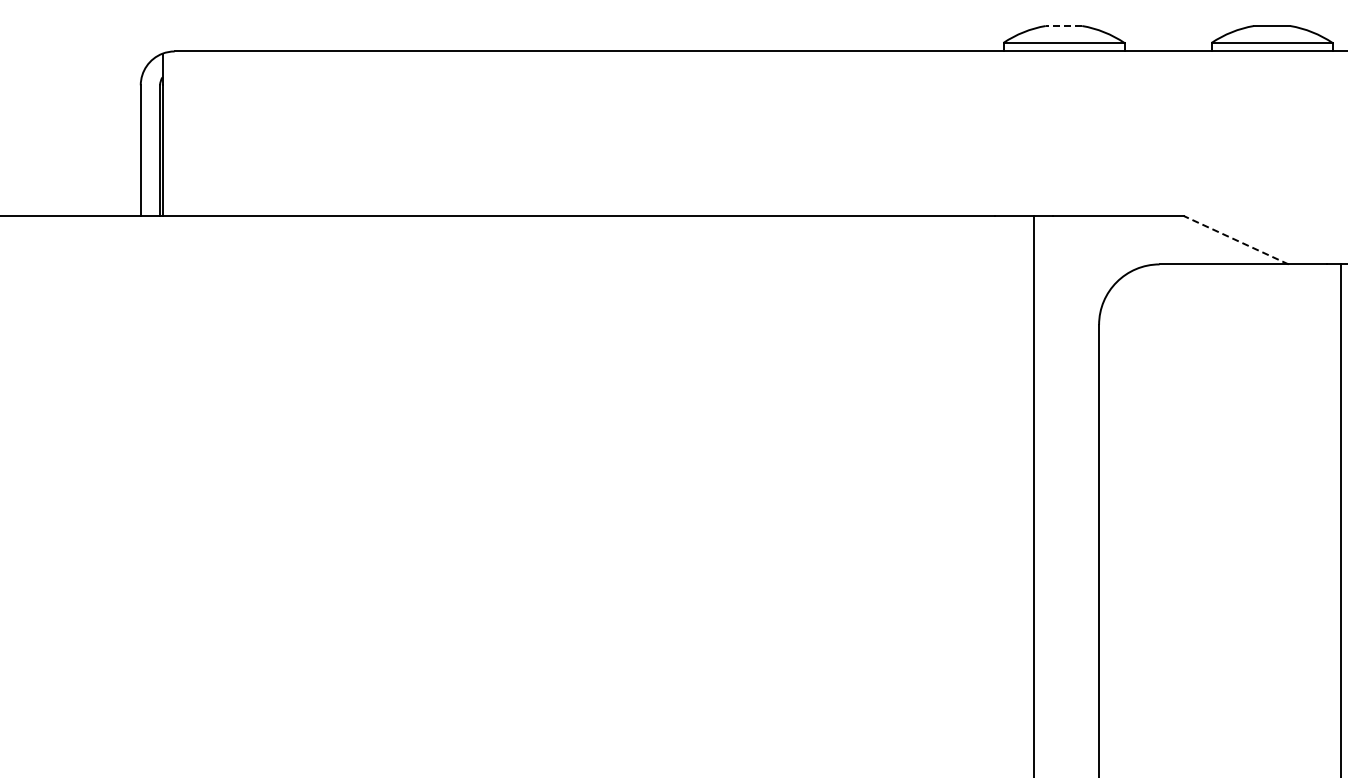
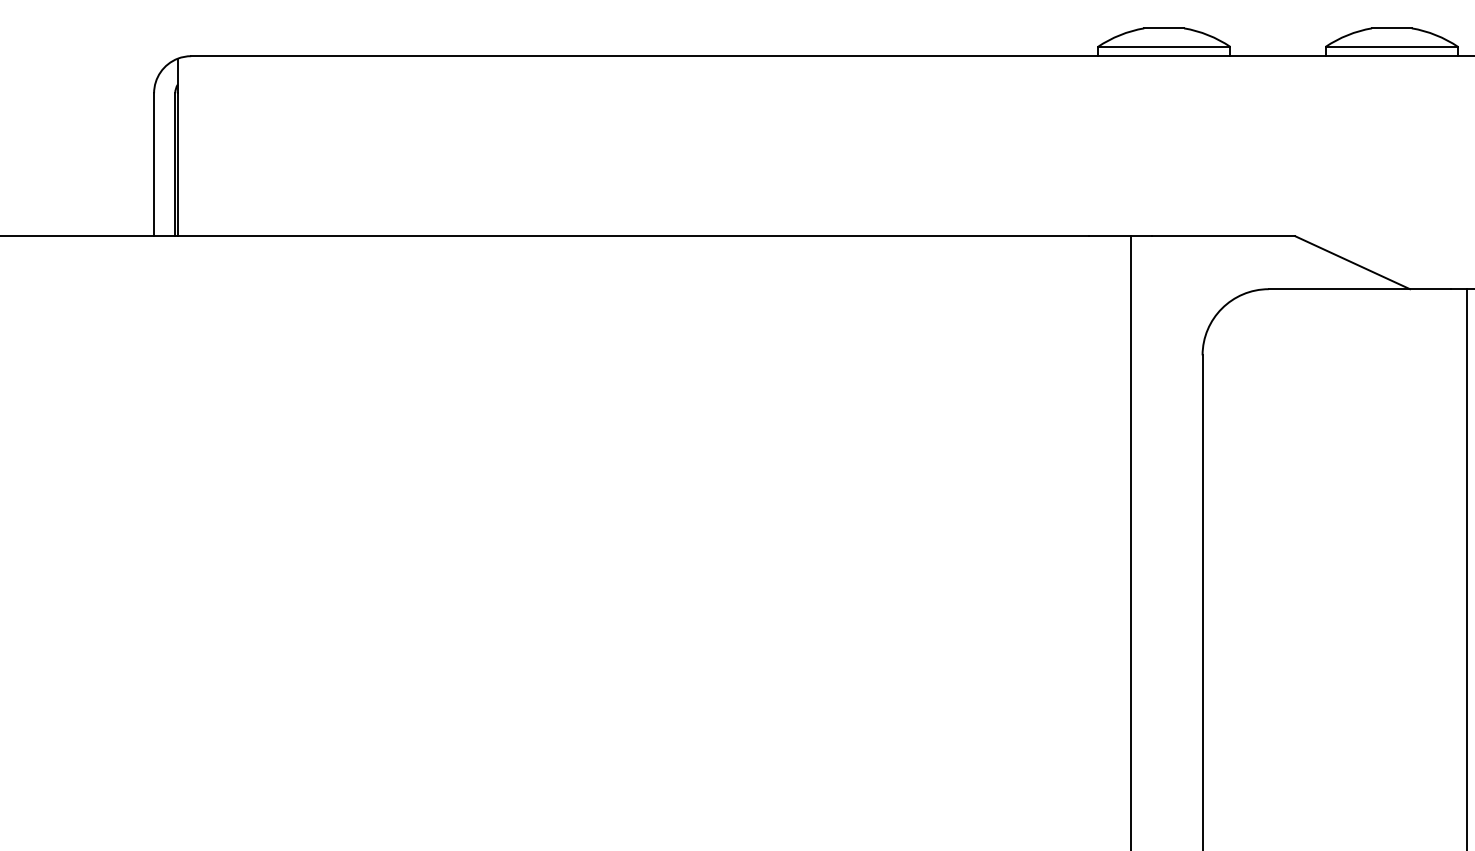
line: (1063, 26) -> (1163, 28), dashed -> solid
line: (1236, 240) -> (1352, 263), dashed -> solid

